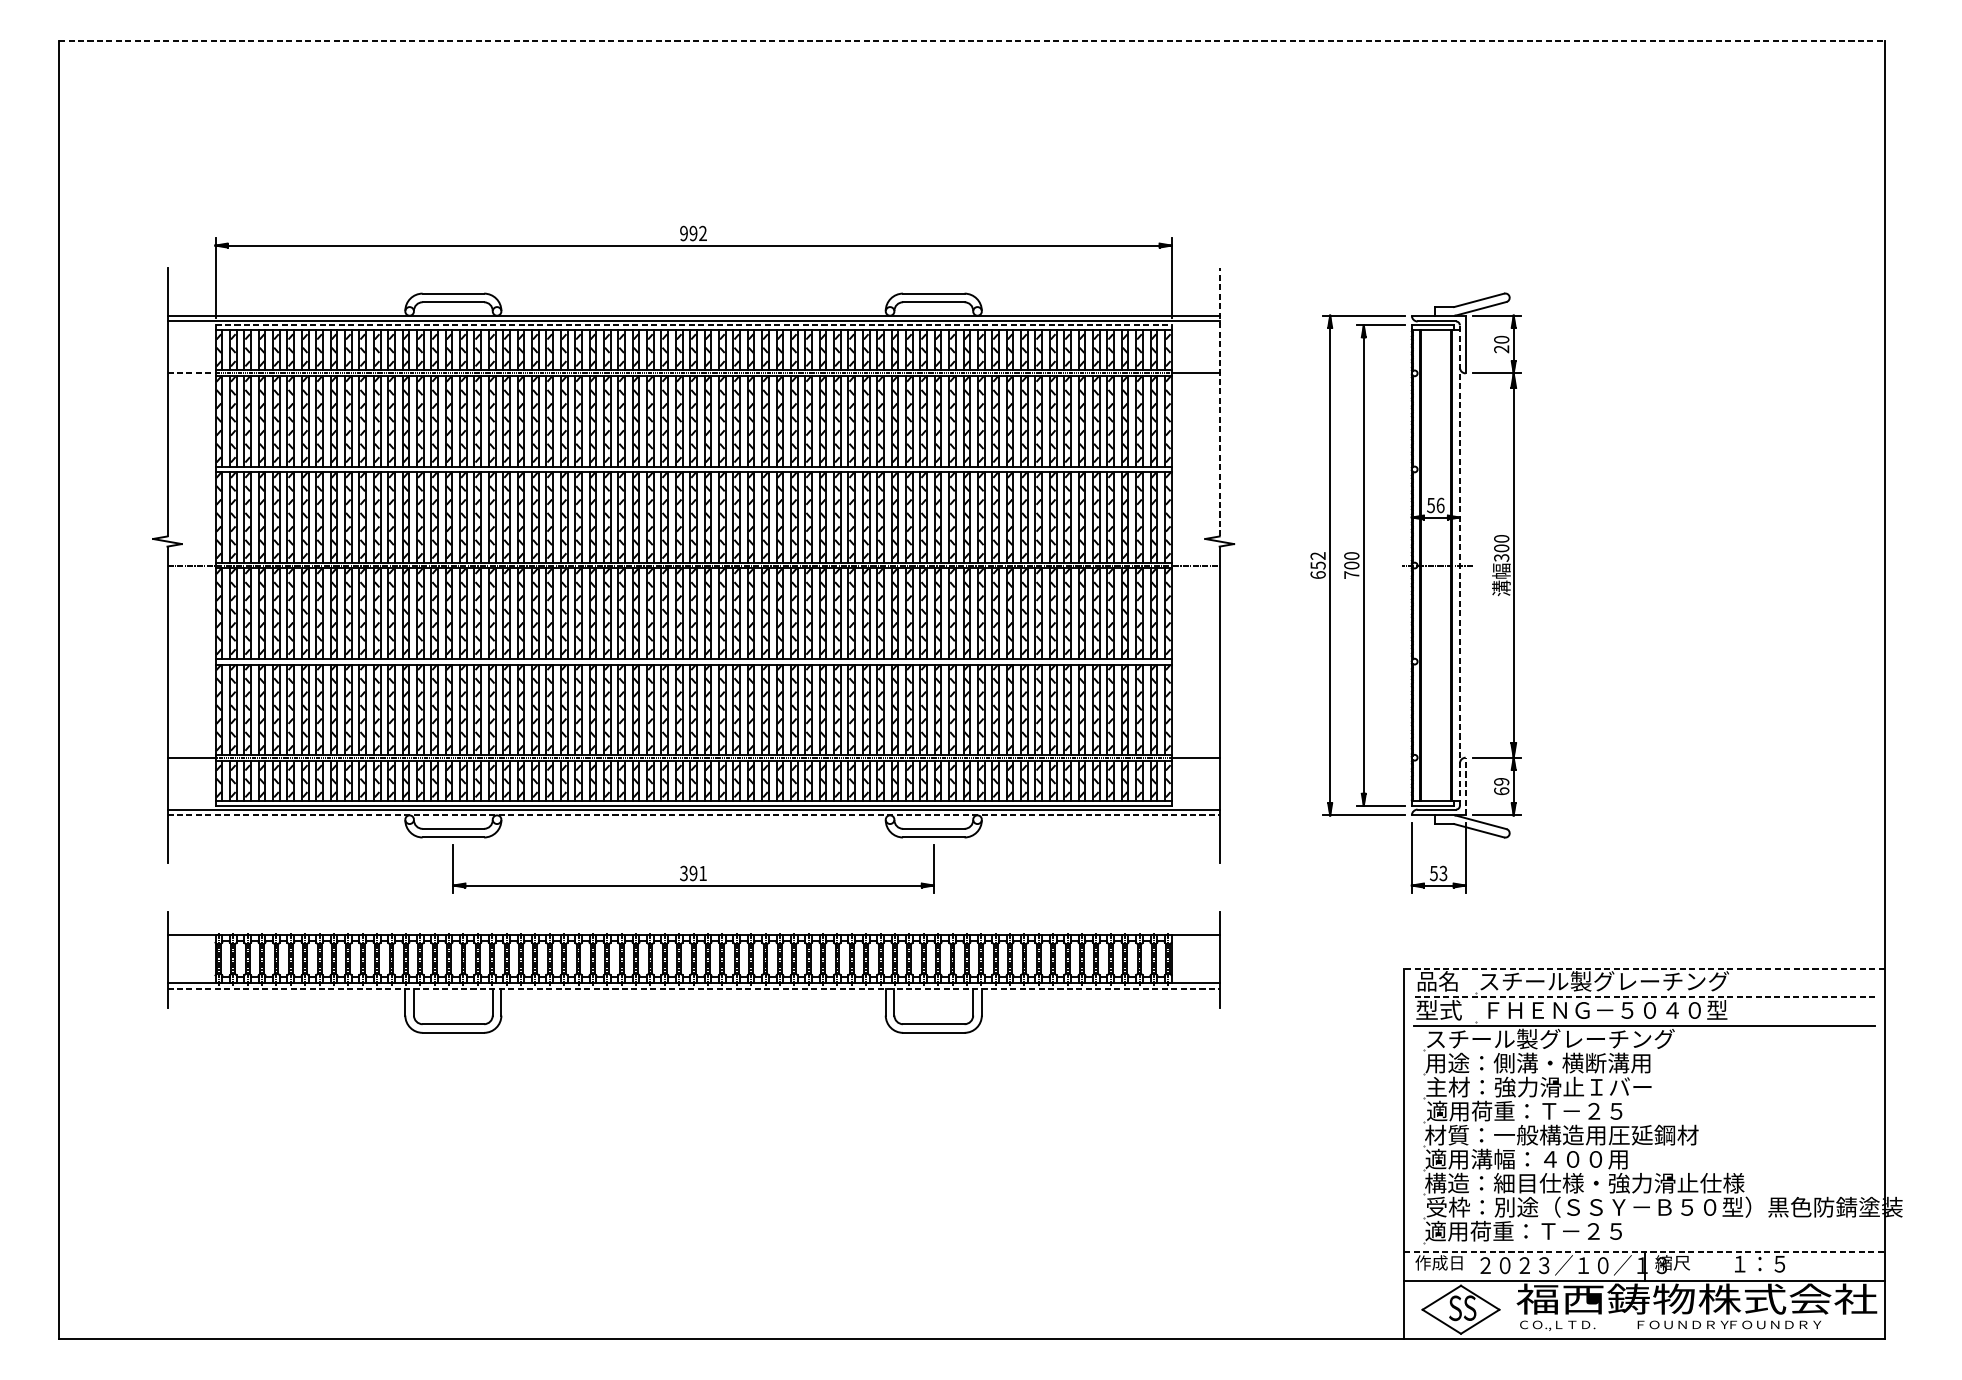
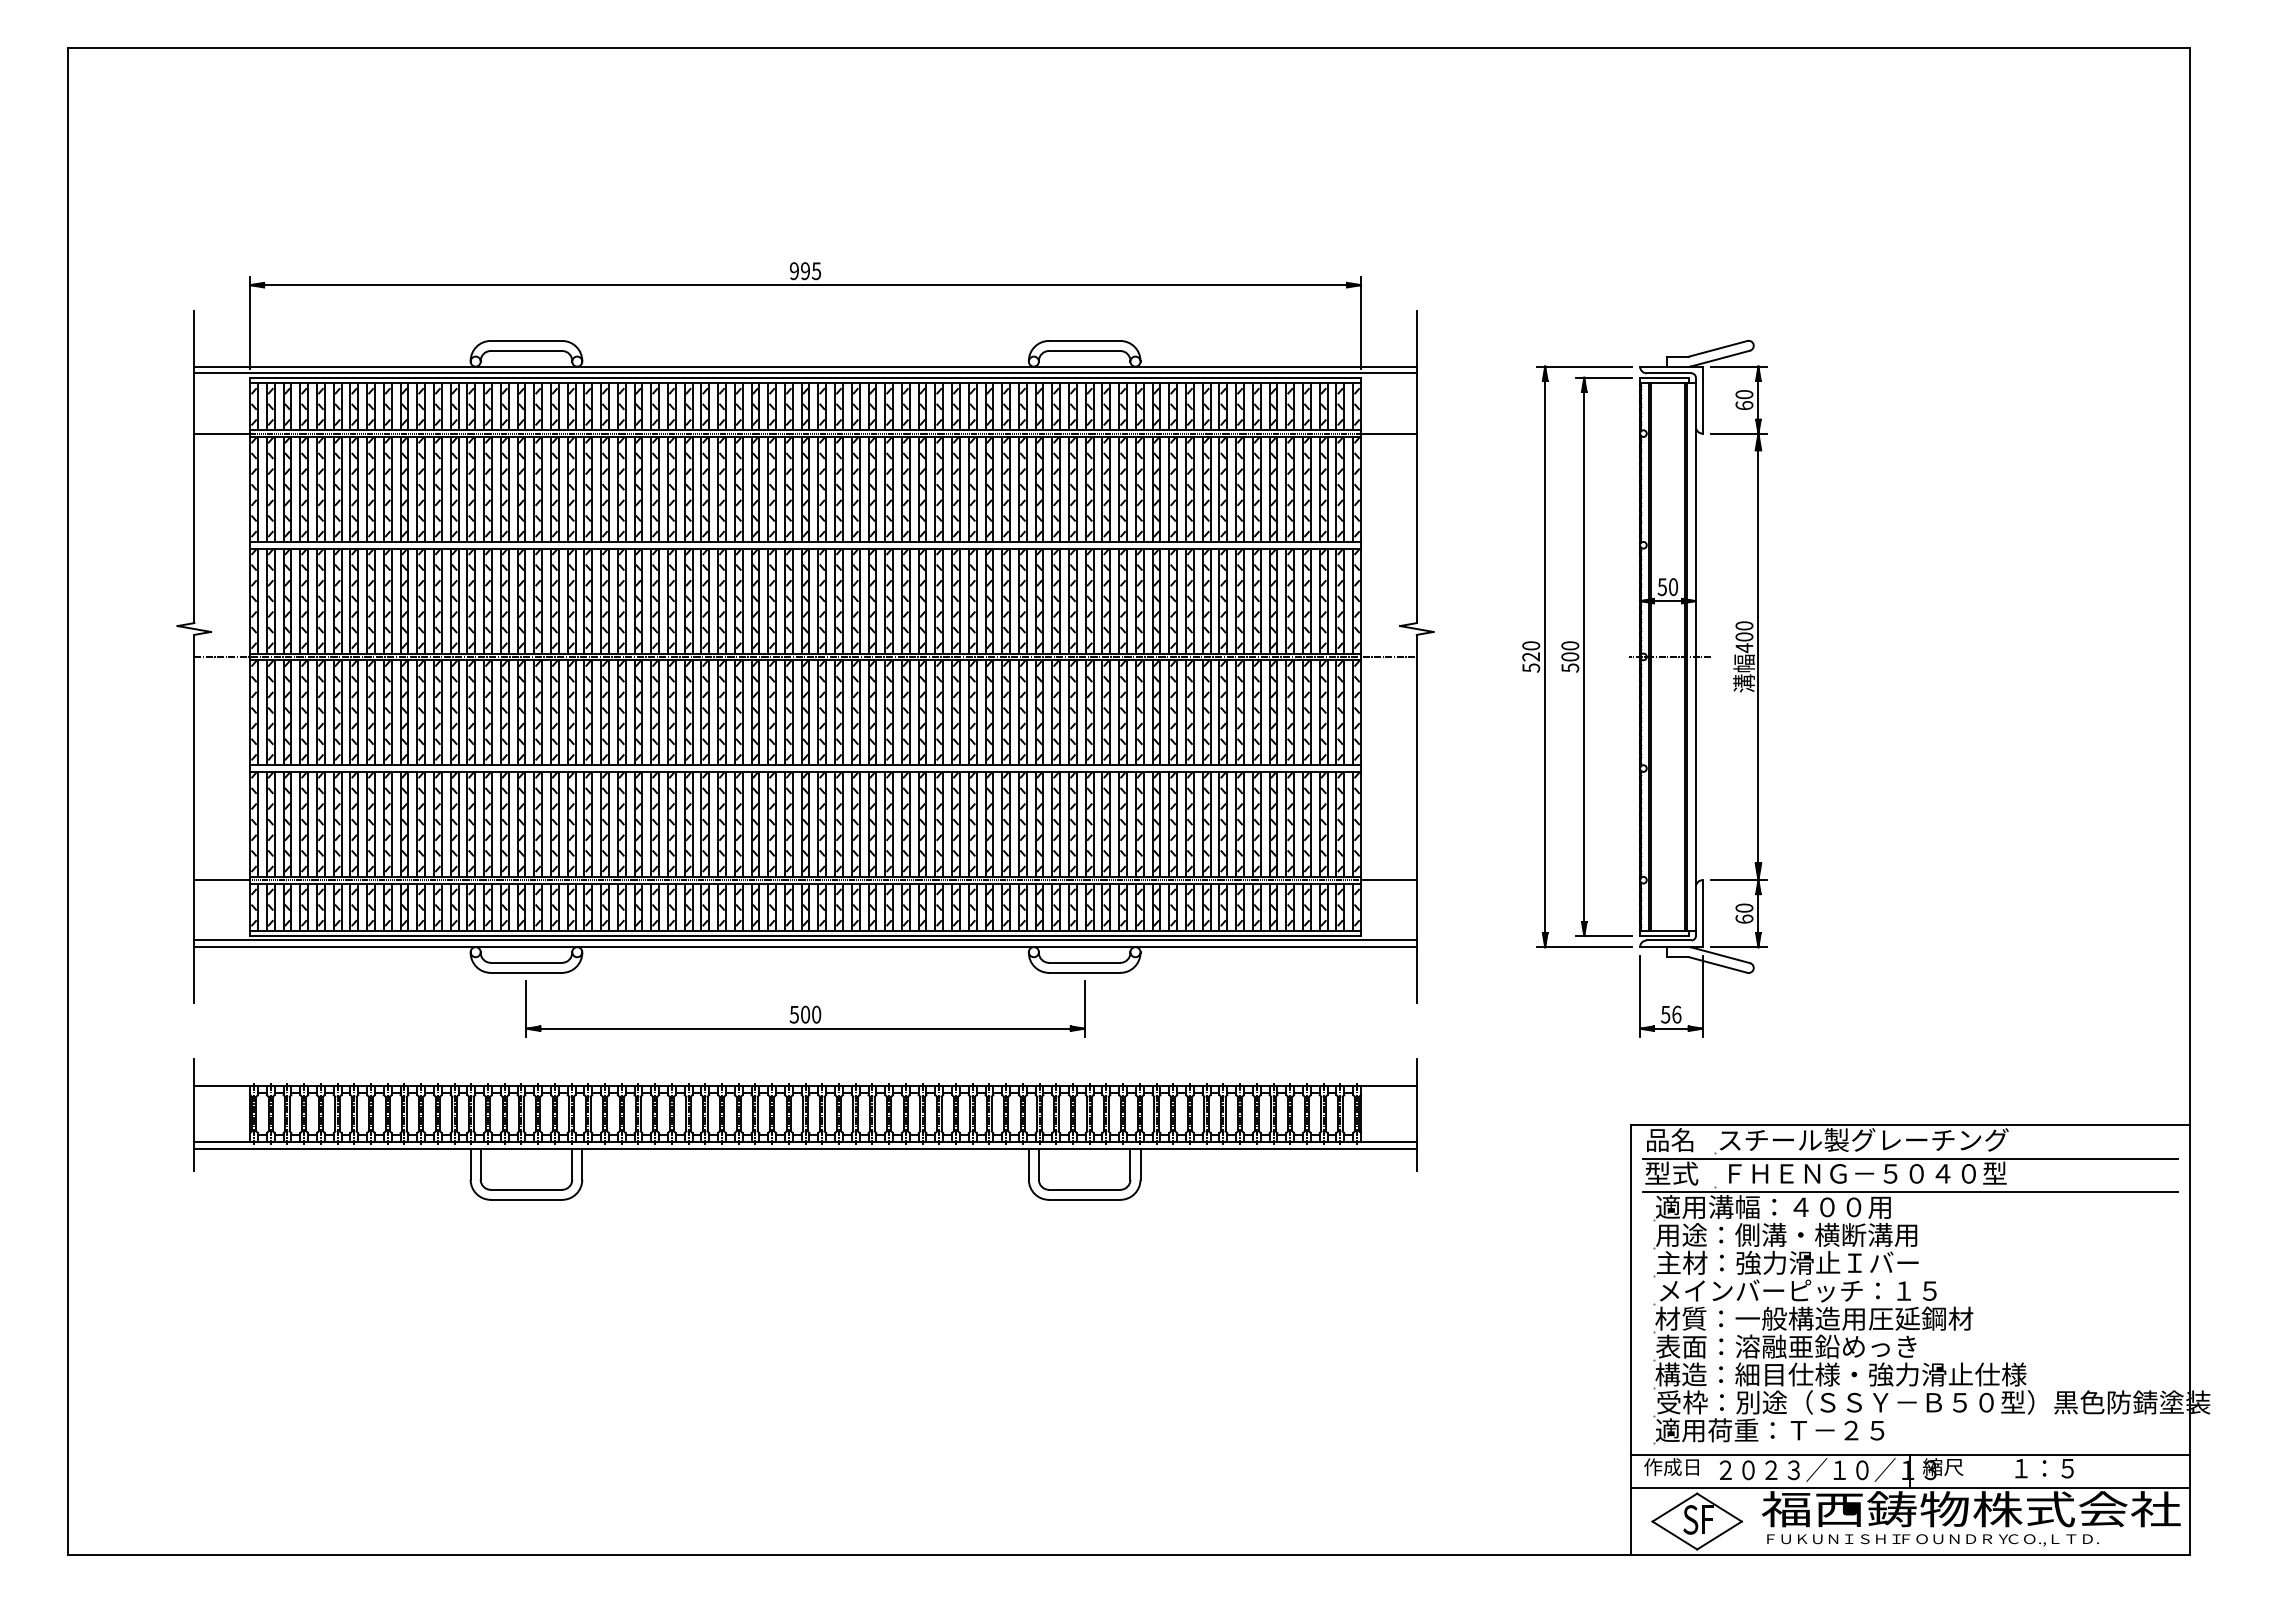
line: (971, 41) -> (1128, 47), dashed -> solid
text: (702, 233) -> (816, 271), 992 -> 995
line: (694, 325) -> (806, 377), dashed -> solid
text: (1501, 349) -> (1744, 405), 20 -> 60
line: (191, 373) -> (222, 433), dashed -> solid
line: (1219, 401) -> (1416, 466), dashed -> solid
text: (1440, 504) -> (1673, 586), 56 -> 50
text: (1501, 558) -> (1744, 648), 300 -> 400
text: (1318, 565) -> (1531, 656), 652 -> 520
line: (1459, 565) -> (1695, 656), dashed -> solid
text: (1351, 574) -> (1570, 667), 700 -> 500
text: (1501, 781) -> (1744, 907), 69 -> 60
line: (1465, 786) -> (1702, 913), dashed -> solid
line: (694, 815) -> (806, 947), dashed -> solid
text: (693, 873) -> (805, 1014), 391 -> 500
text: (1443, 873) -> (1676, 1014), 53 -> 56
line: (1643, 968) -> (1909, 1125), dashed -> solid
line: (694, 988) -> (806, 1148), dashed -> solid
line: (1644, 997) -> (1910, 1158), dashed -> solid
text: (1549, 1039) -> (1800, 1207), スチール製グレーチング -> 適用溝幅：４００用
text: (1546, 1110) -> (1796, 1290), 適用荷重：Ｔ－２５ -> メインバーピッチ：１５
text: (1537, 1159) -> (1786, 1346), 適用溝幅：４００用 -> 表面：溶融亜鉛めっき
line: (1644, 1252) -> (1910, 1454), dashed -> solid
text: (1469, 1307) -> (1707, 1519), S -> F
text: (1577, 1326) -> (1832, 1540), ＣＯ.,ＬＴＤ. -> ＦＵＫＵＮＩＳＨＩ
text: (1774, 1326) -> (2061, 1540), ＦＯＵＮＤＲＹ -> ＣＯ.,ＬＴＤ.

